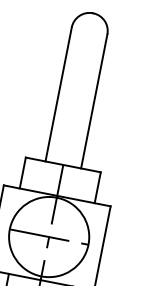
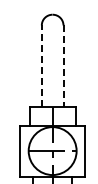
line: (58, 94) -> (41, 66), solid -> dashed
line: (94, 101) -> (63, 66), solid -> dashed

